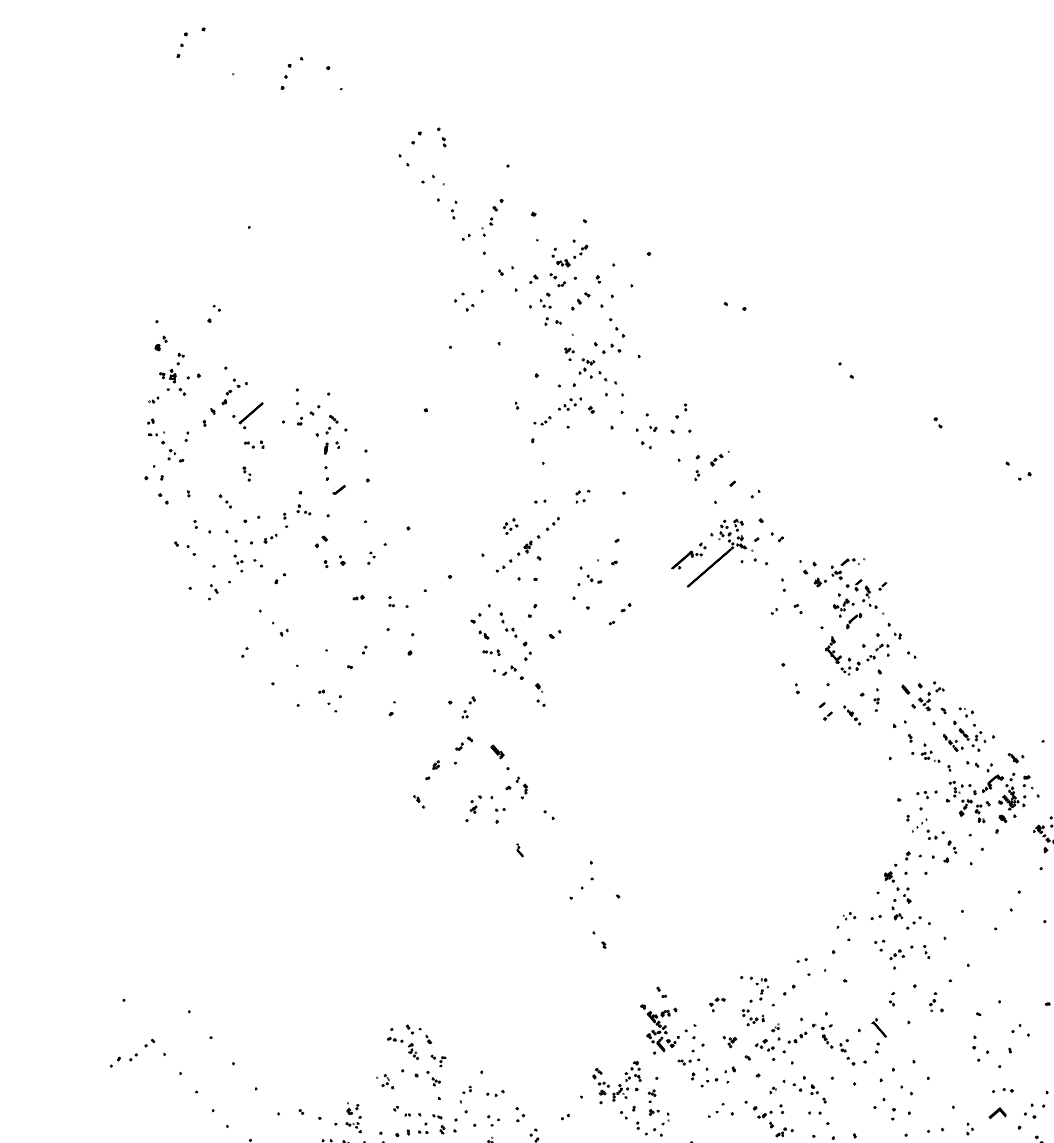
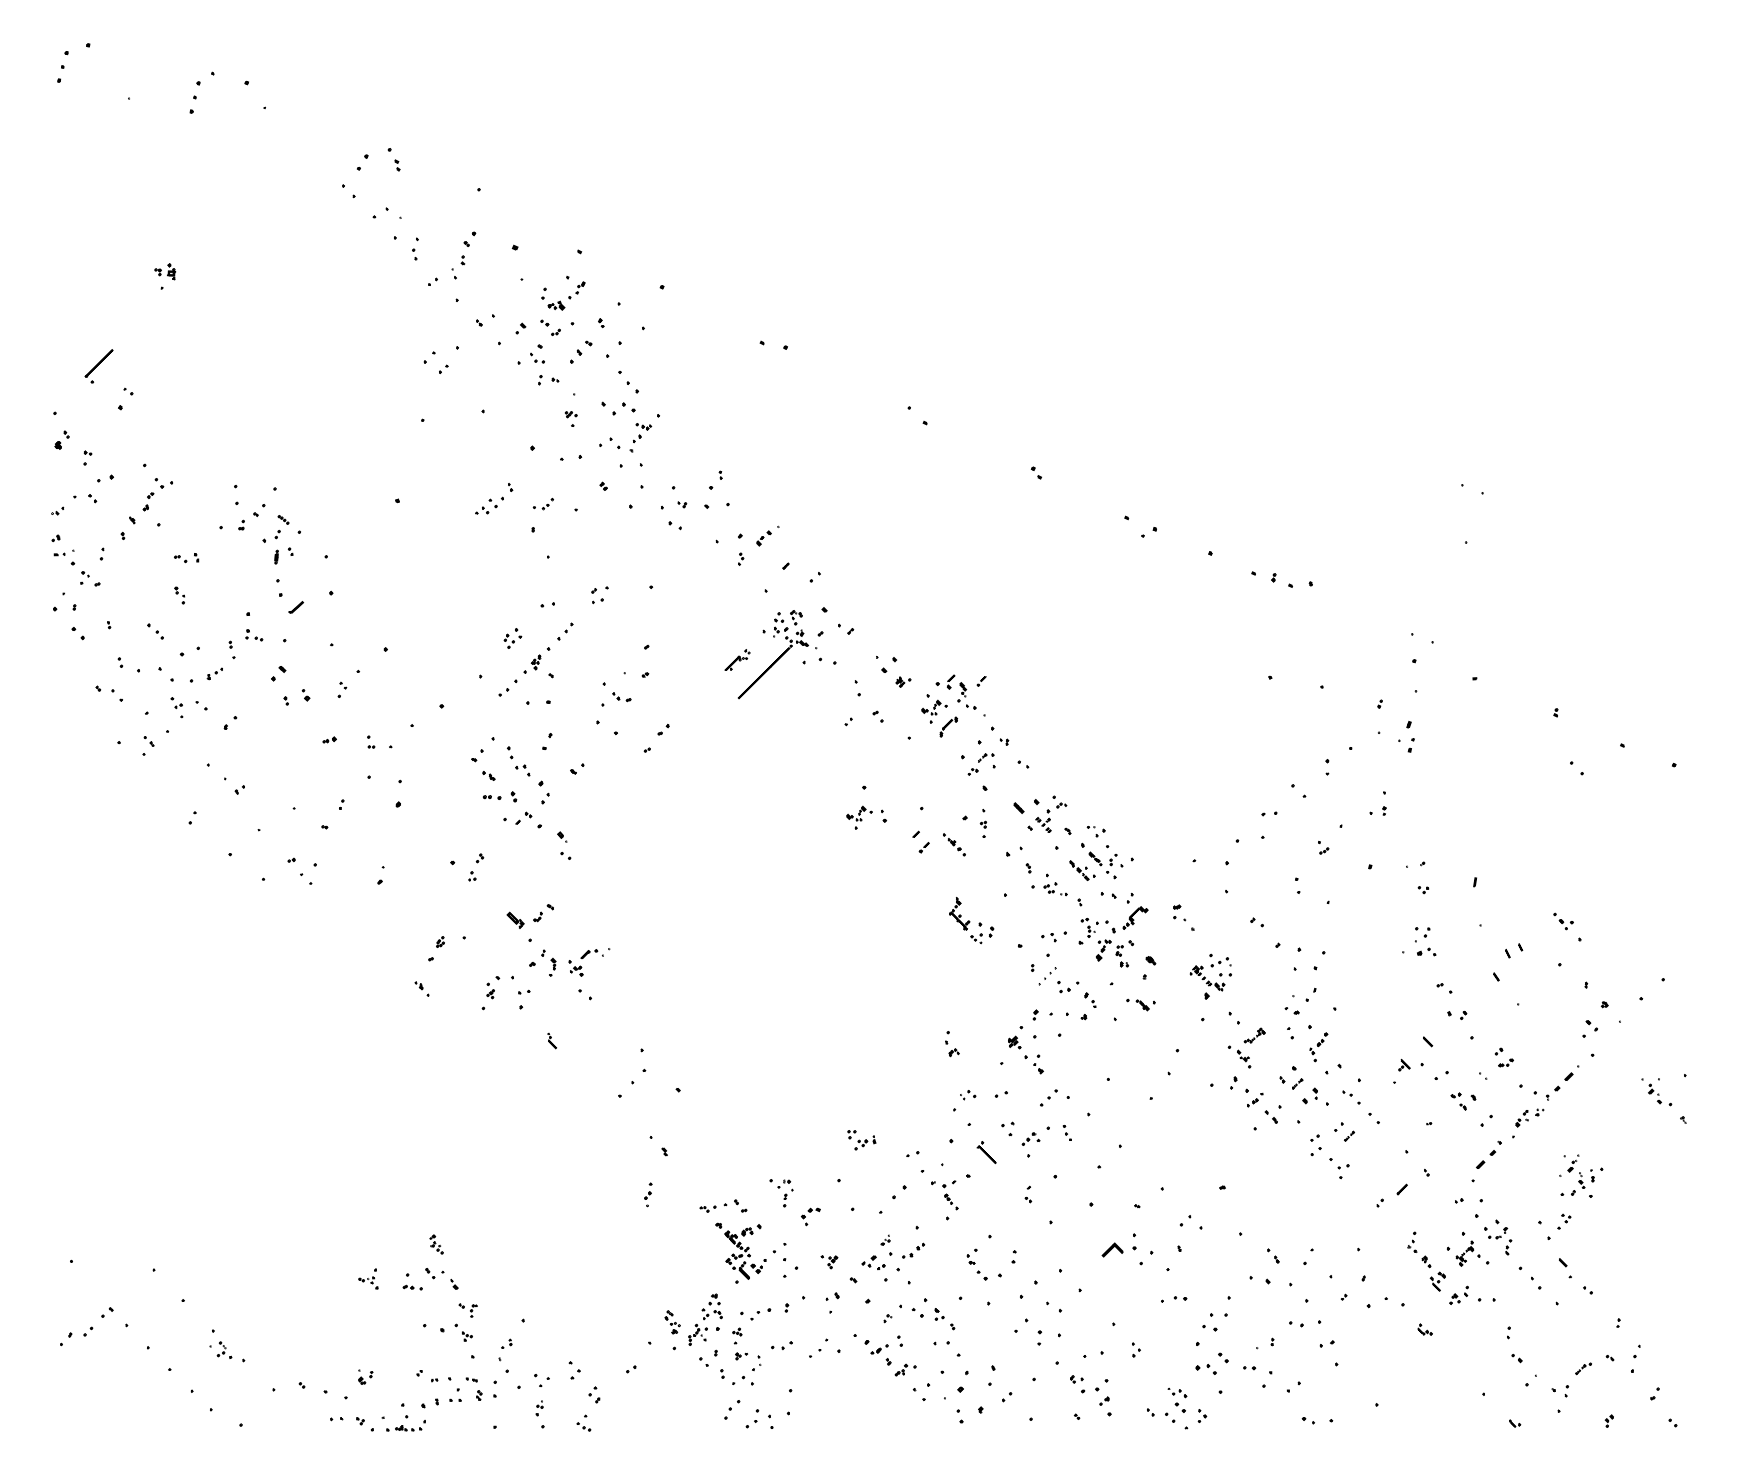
part: (586, 367) -> (642, 433), moved
part: (168, 375) -> (165, 271), moved
part: (570, 403) -> (489, 505), moved
part: (250, 415) -> (98, 366), moved
part: (688, 555) -> (737, 659), size x0.6
part: (844, 564) -> (584, 957), moved
part: (491, 652) -> (499, 796), size x1.6
part: (842, 655) -> (971, 920), moved
part: (777, 688) -> (859, 817), added
part: (464, 744) -> (543, 913), moved
part: (1015, 758) -> (1145, 1005), moved
part: (1012, 795) -> (1160, 930), removed
part: (897, 910) -> (952, 1044), moved
part: (758, 989) -> (781, 1193), moved
part: (933, 1001) -> (648, 1194), moved
part: (752, 1018) -> (861, 1140), moved
part: (879, 1027) -> (986, 1152), moved
part: (822, 1035) -> (944, 1195), moved
part: (413, 1051) -> (436, 1244), moved
part: (689, 1061) -> (713, 1207), moved
part: (385, 1080) -> (220, 1349), moved
part: (600, 1081) -> (672, 1321), size x0.7
part: (709, 1082) -> (760, 1314), moved
part: (494, 1093) -> (781, 1345), moved
part: (997, 1112) -> (1112, 1249), moved
part: (353, 1123) -> (368, 1278), moved

